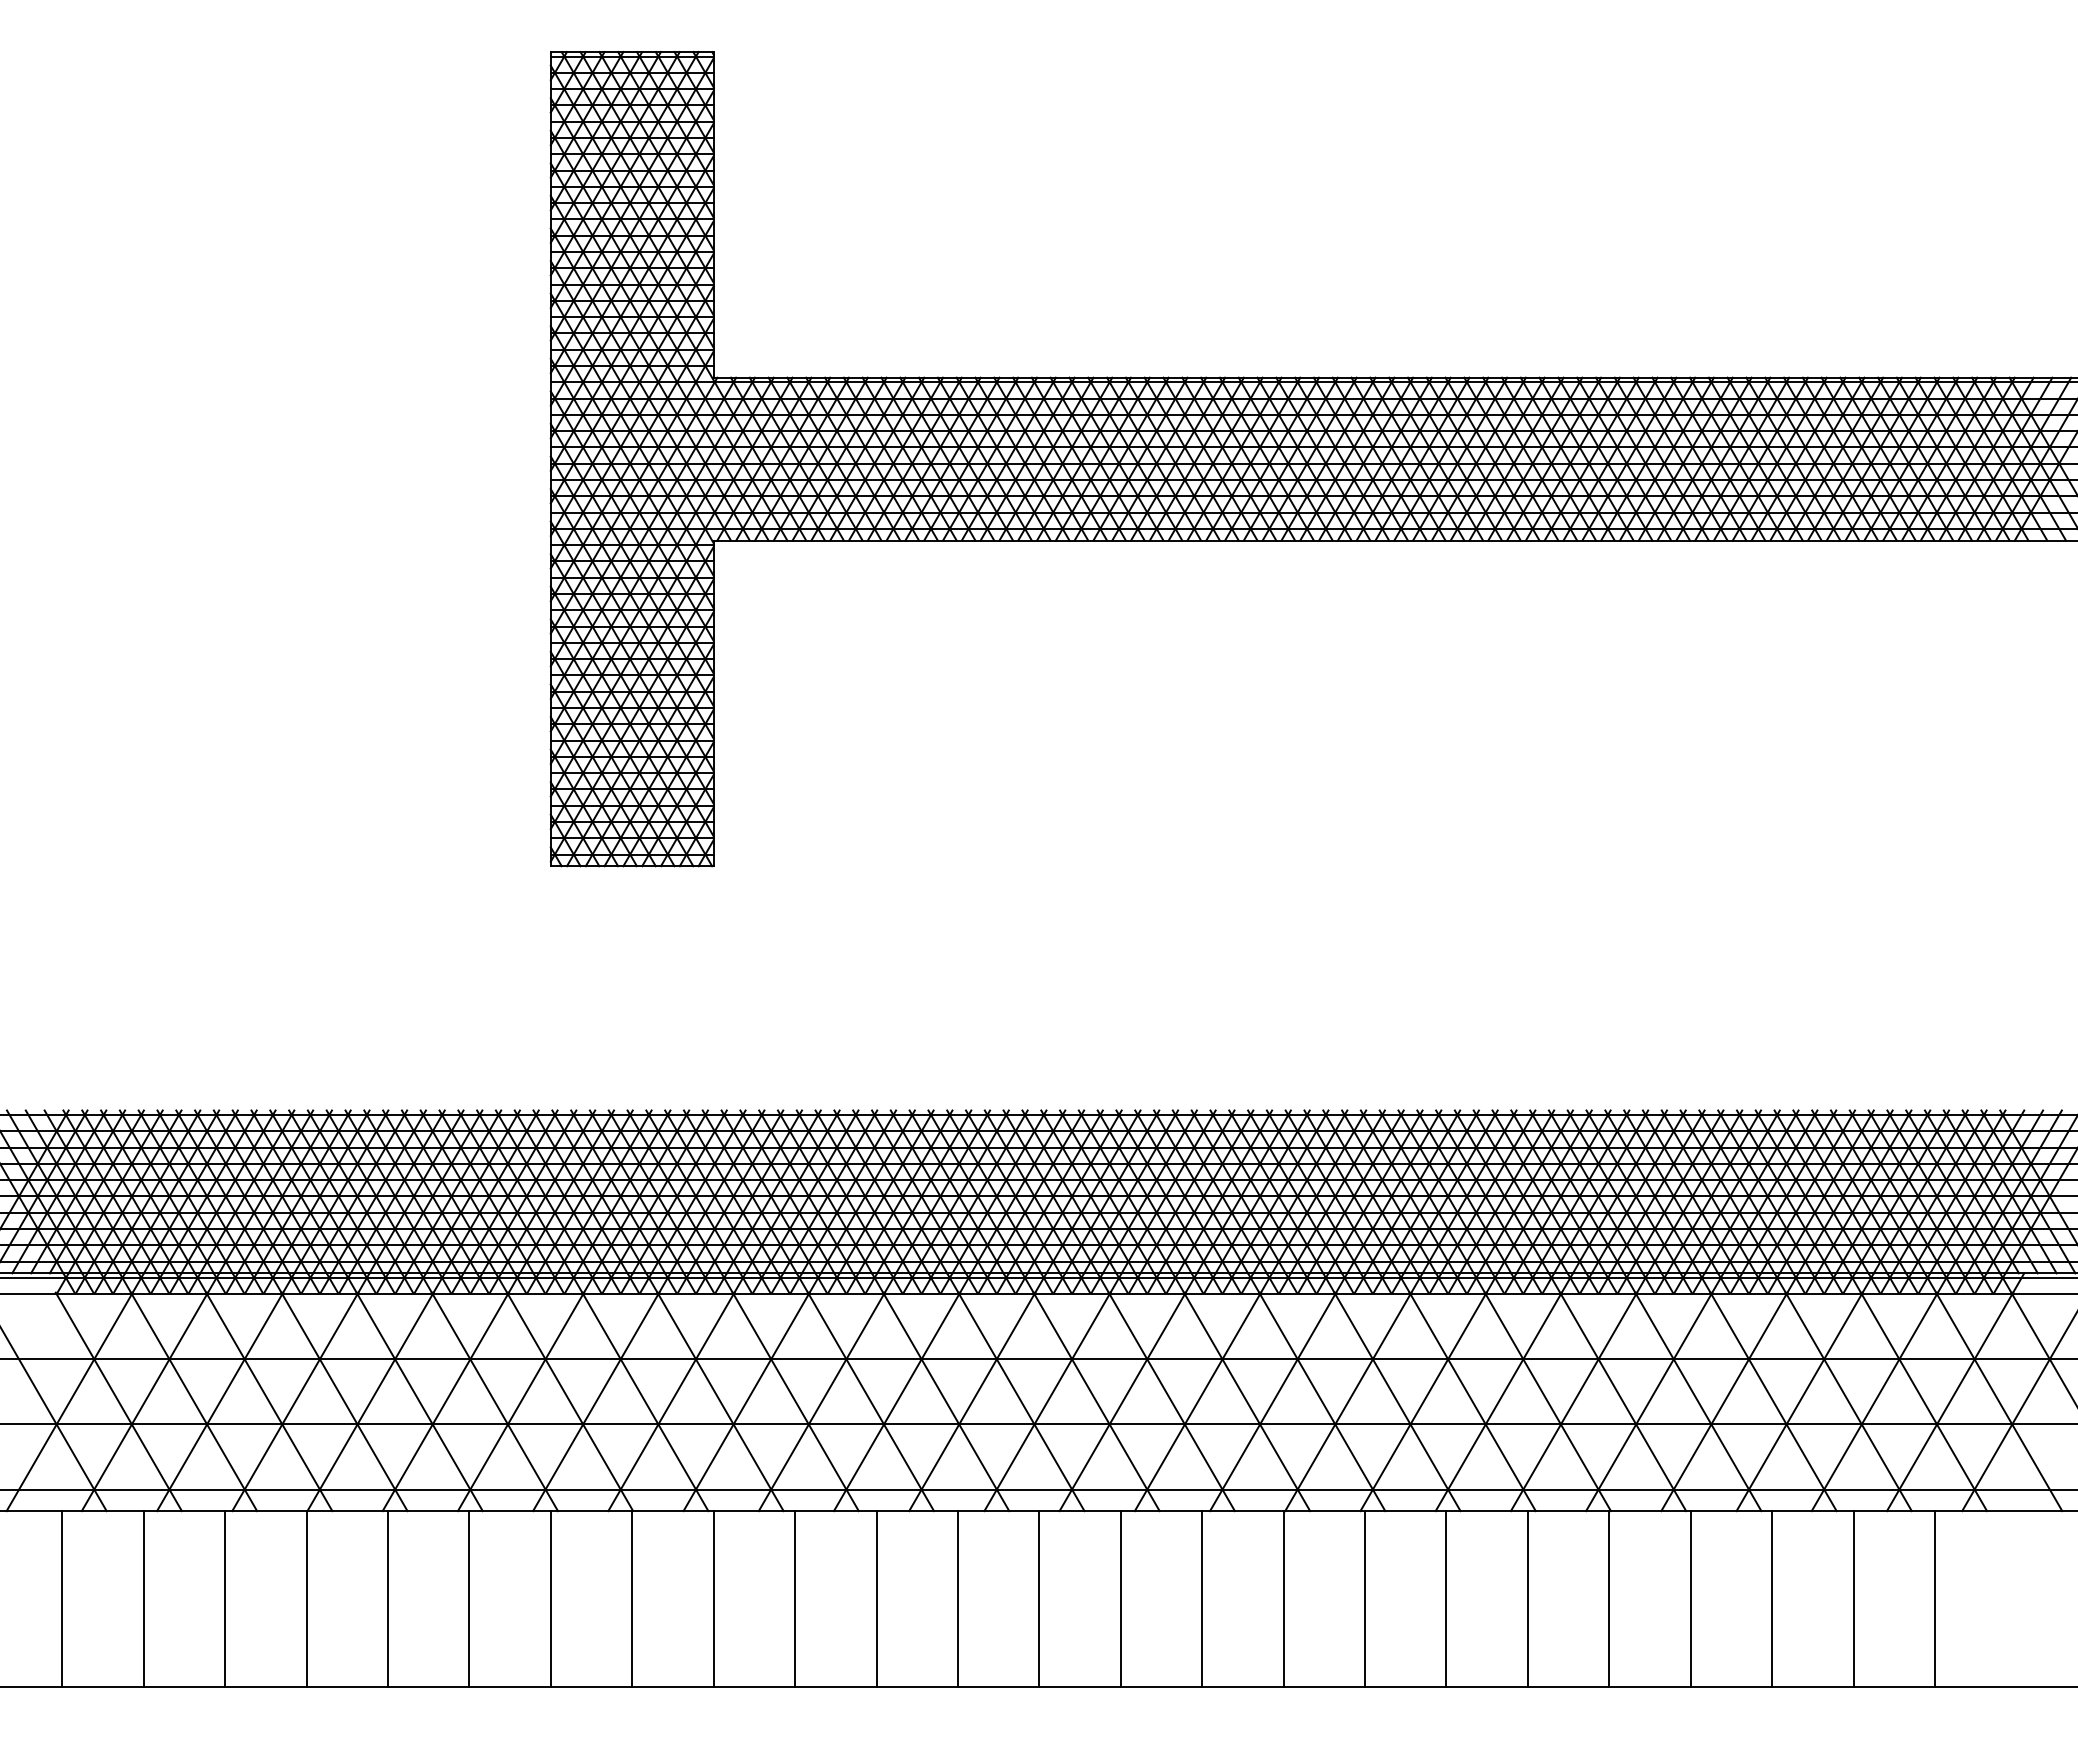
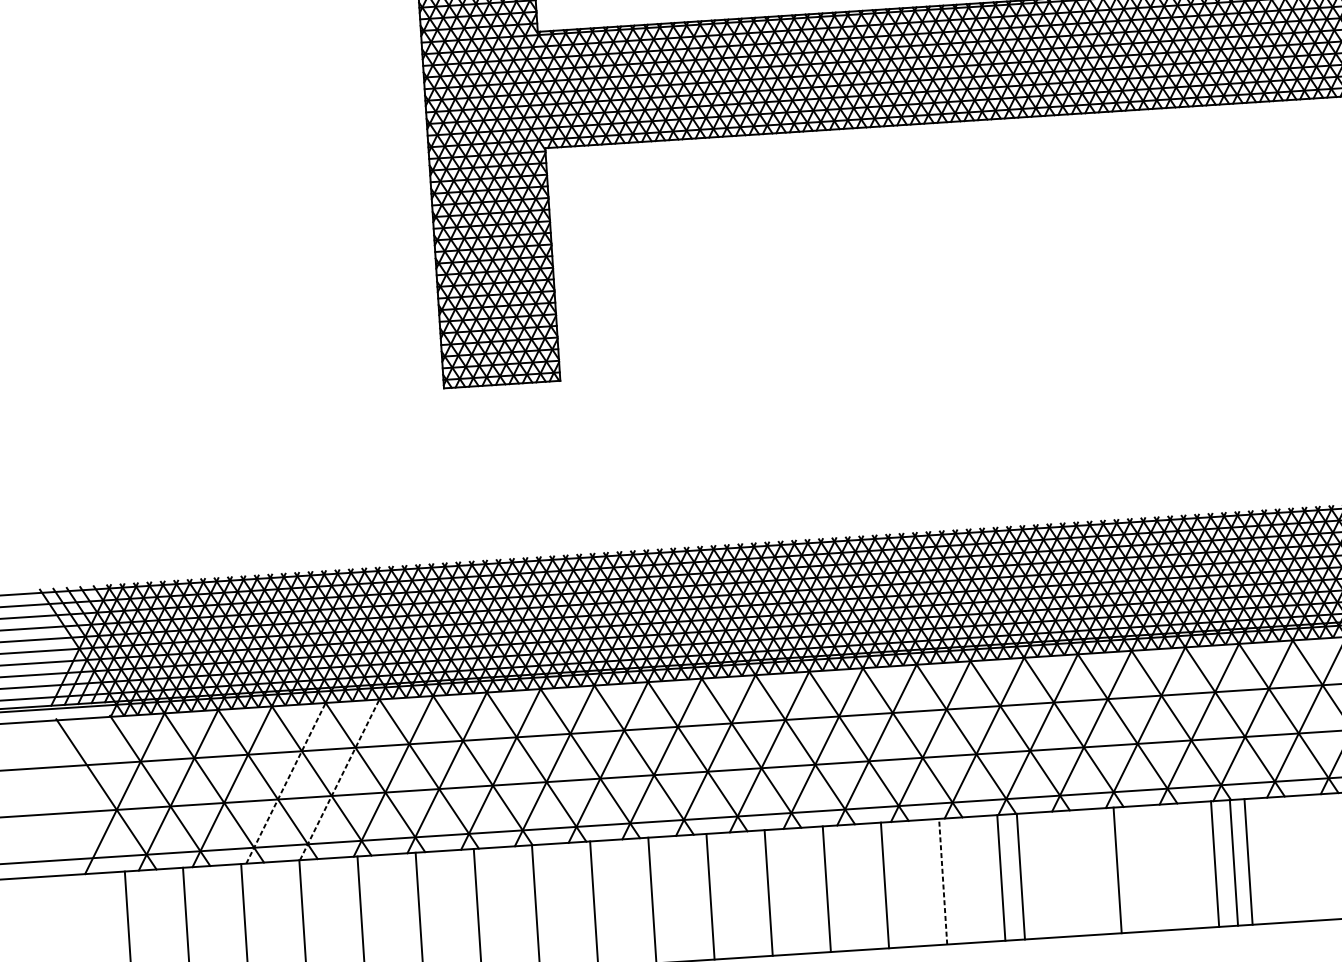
line: (295, 1401) -> (286, 782), solid -> dashed
line: (370, 1401) -> (339, 779), solid -> dashed
line: (1365, 1598) -> (1021, 876), moved
line: (1527, 1598) -> (1214, 863), moved
line: (1690, 1598) -> (1248, 861), moved
line: (1202, 1599) -> (943, 882), solid -> dashed

